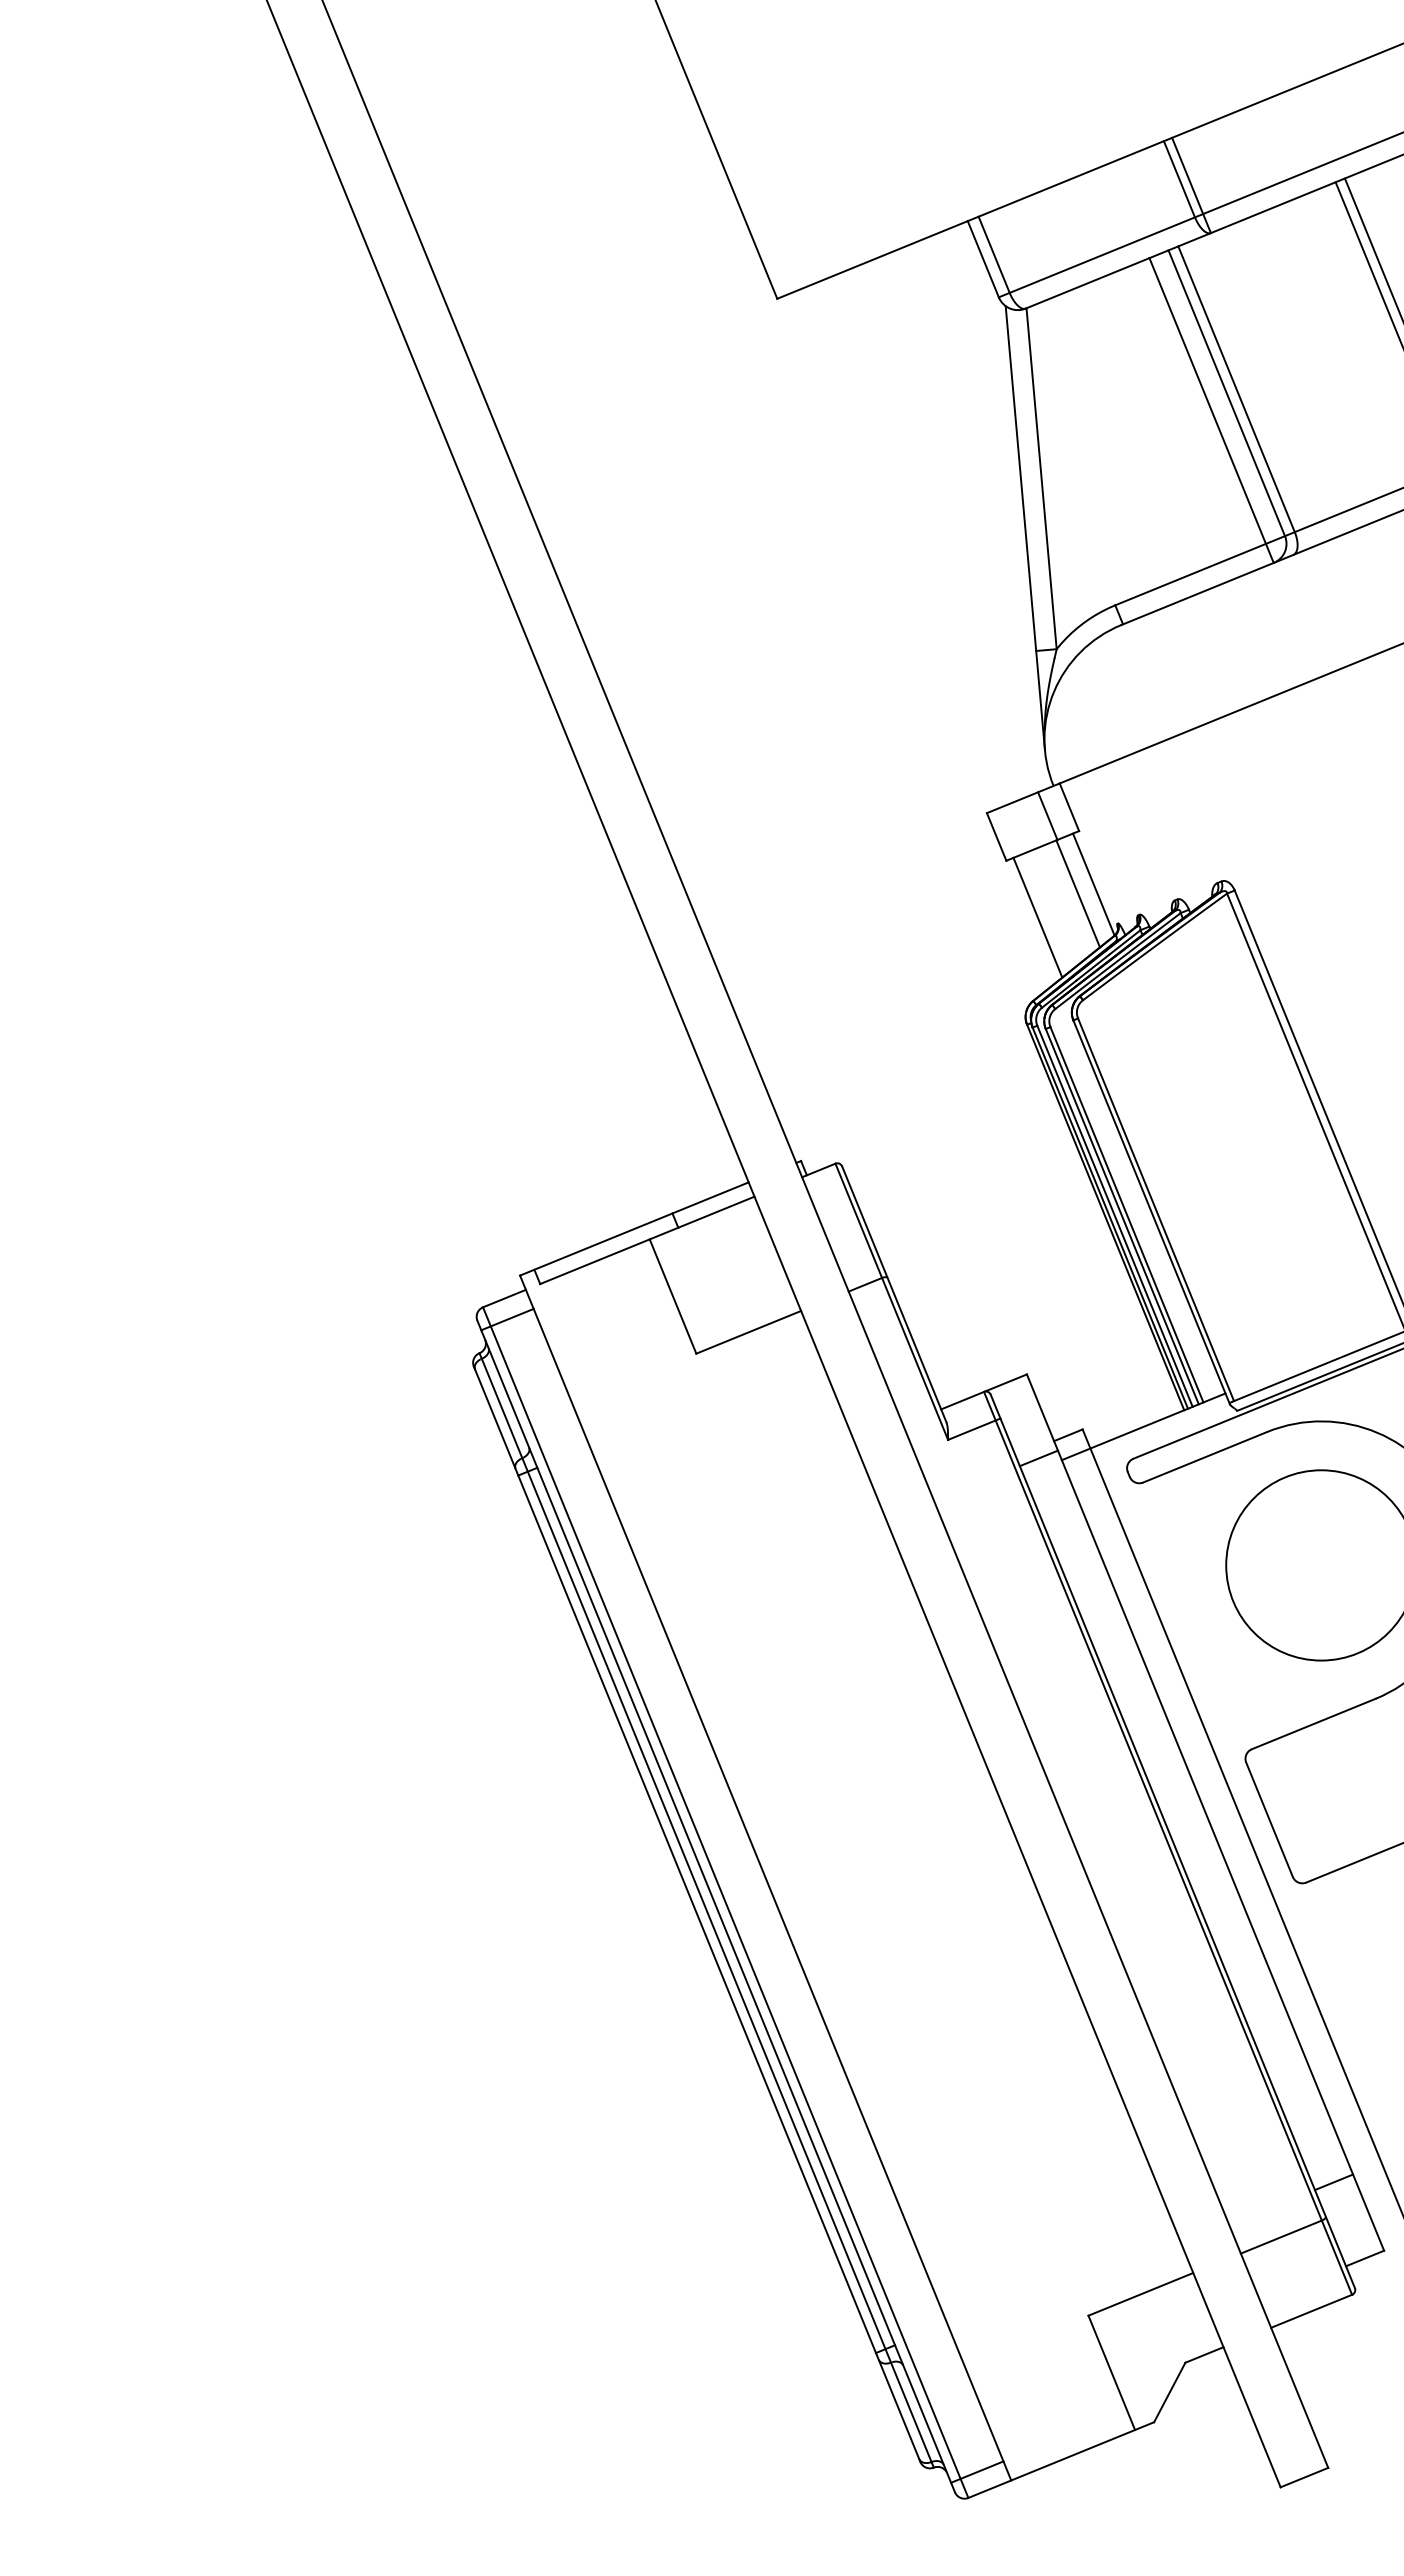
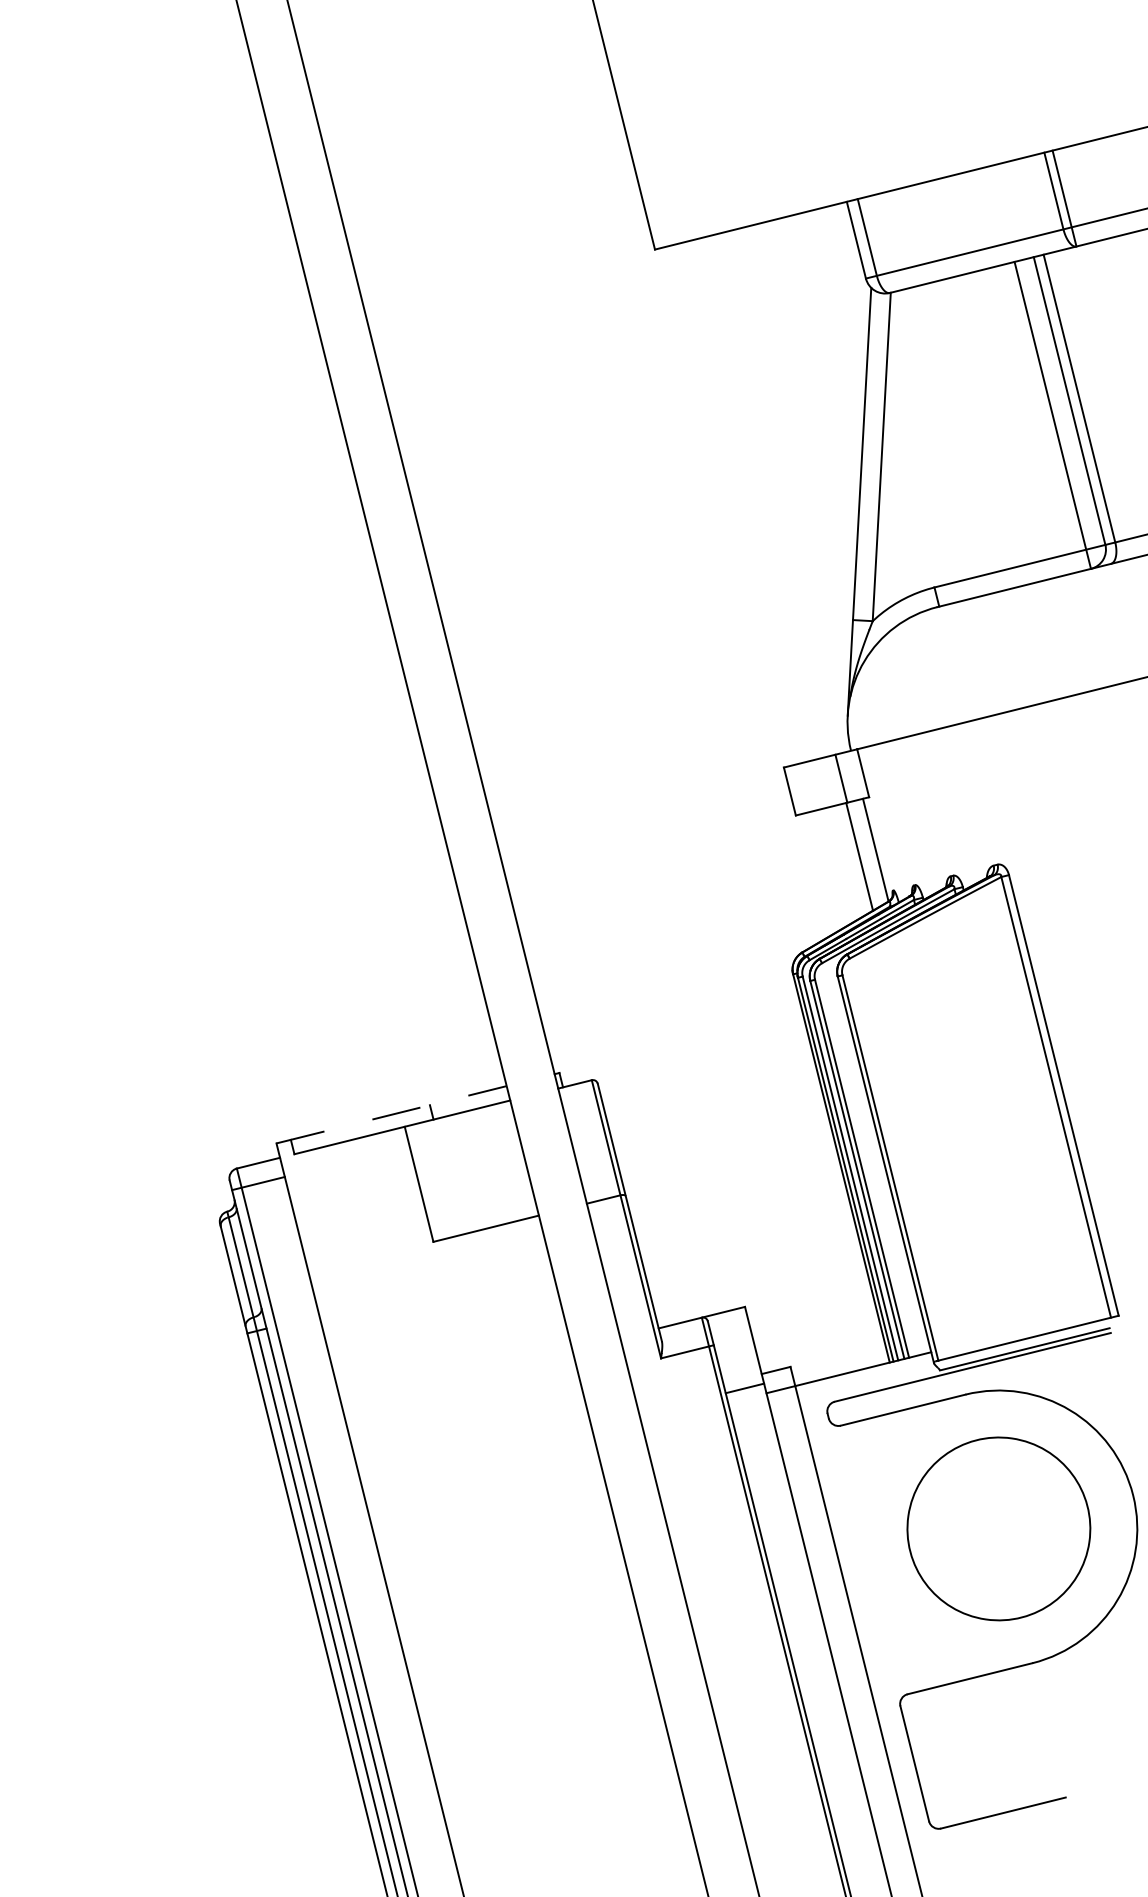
line: (1037, 917) -> (817, 873), removed
line: (634, 1228) -> (391, 1114), solid -> dashed

